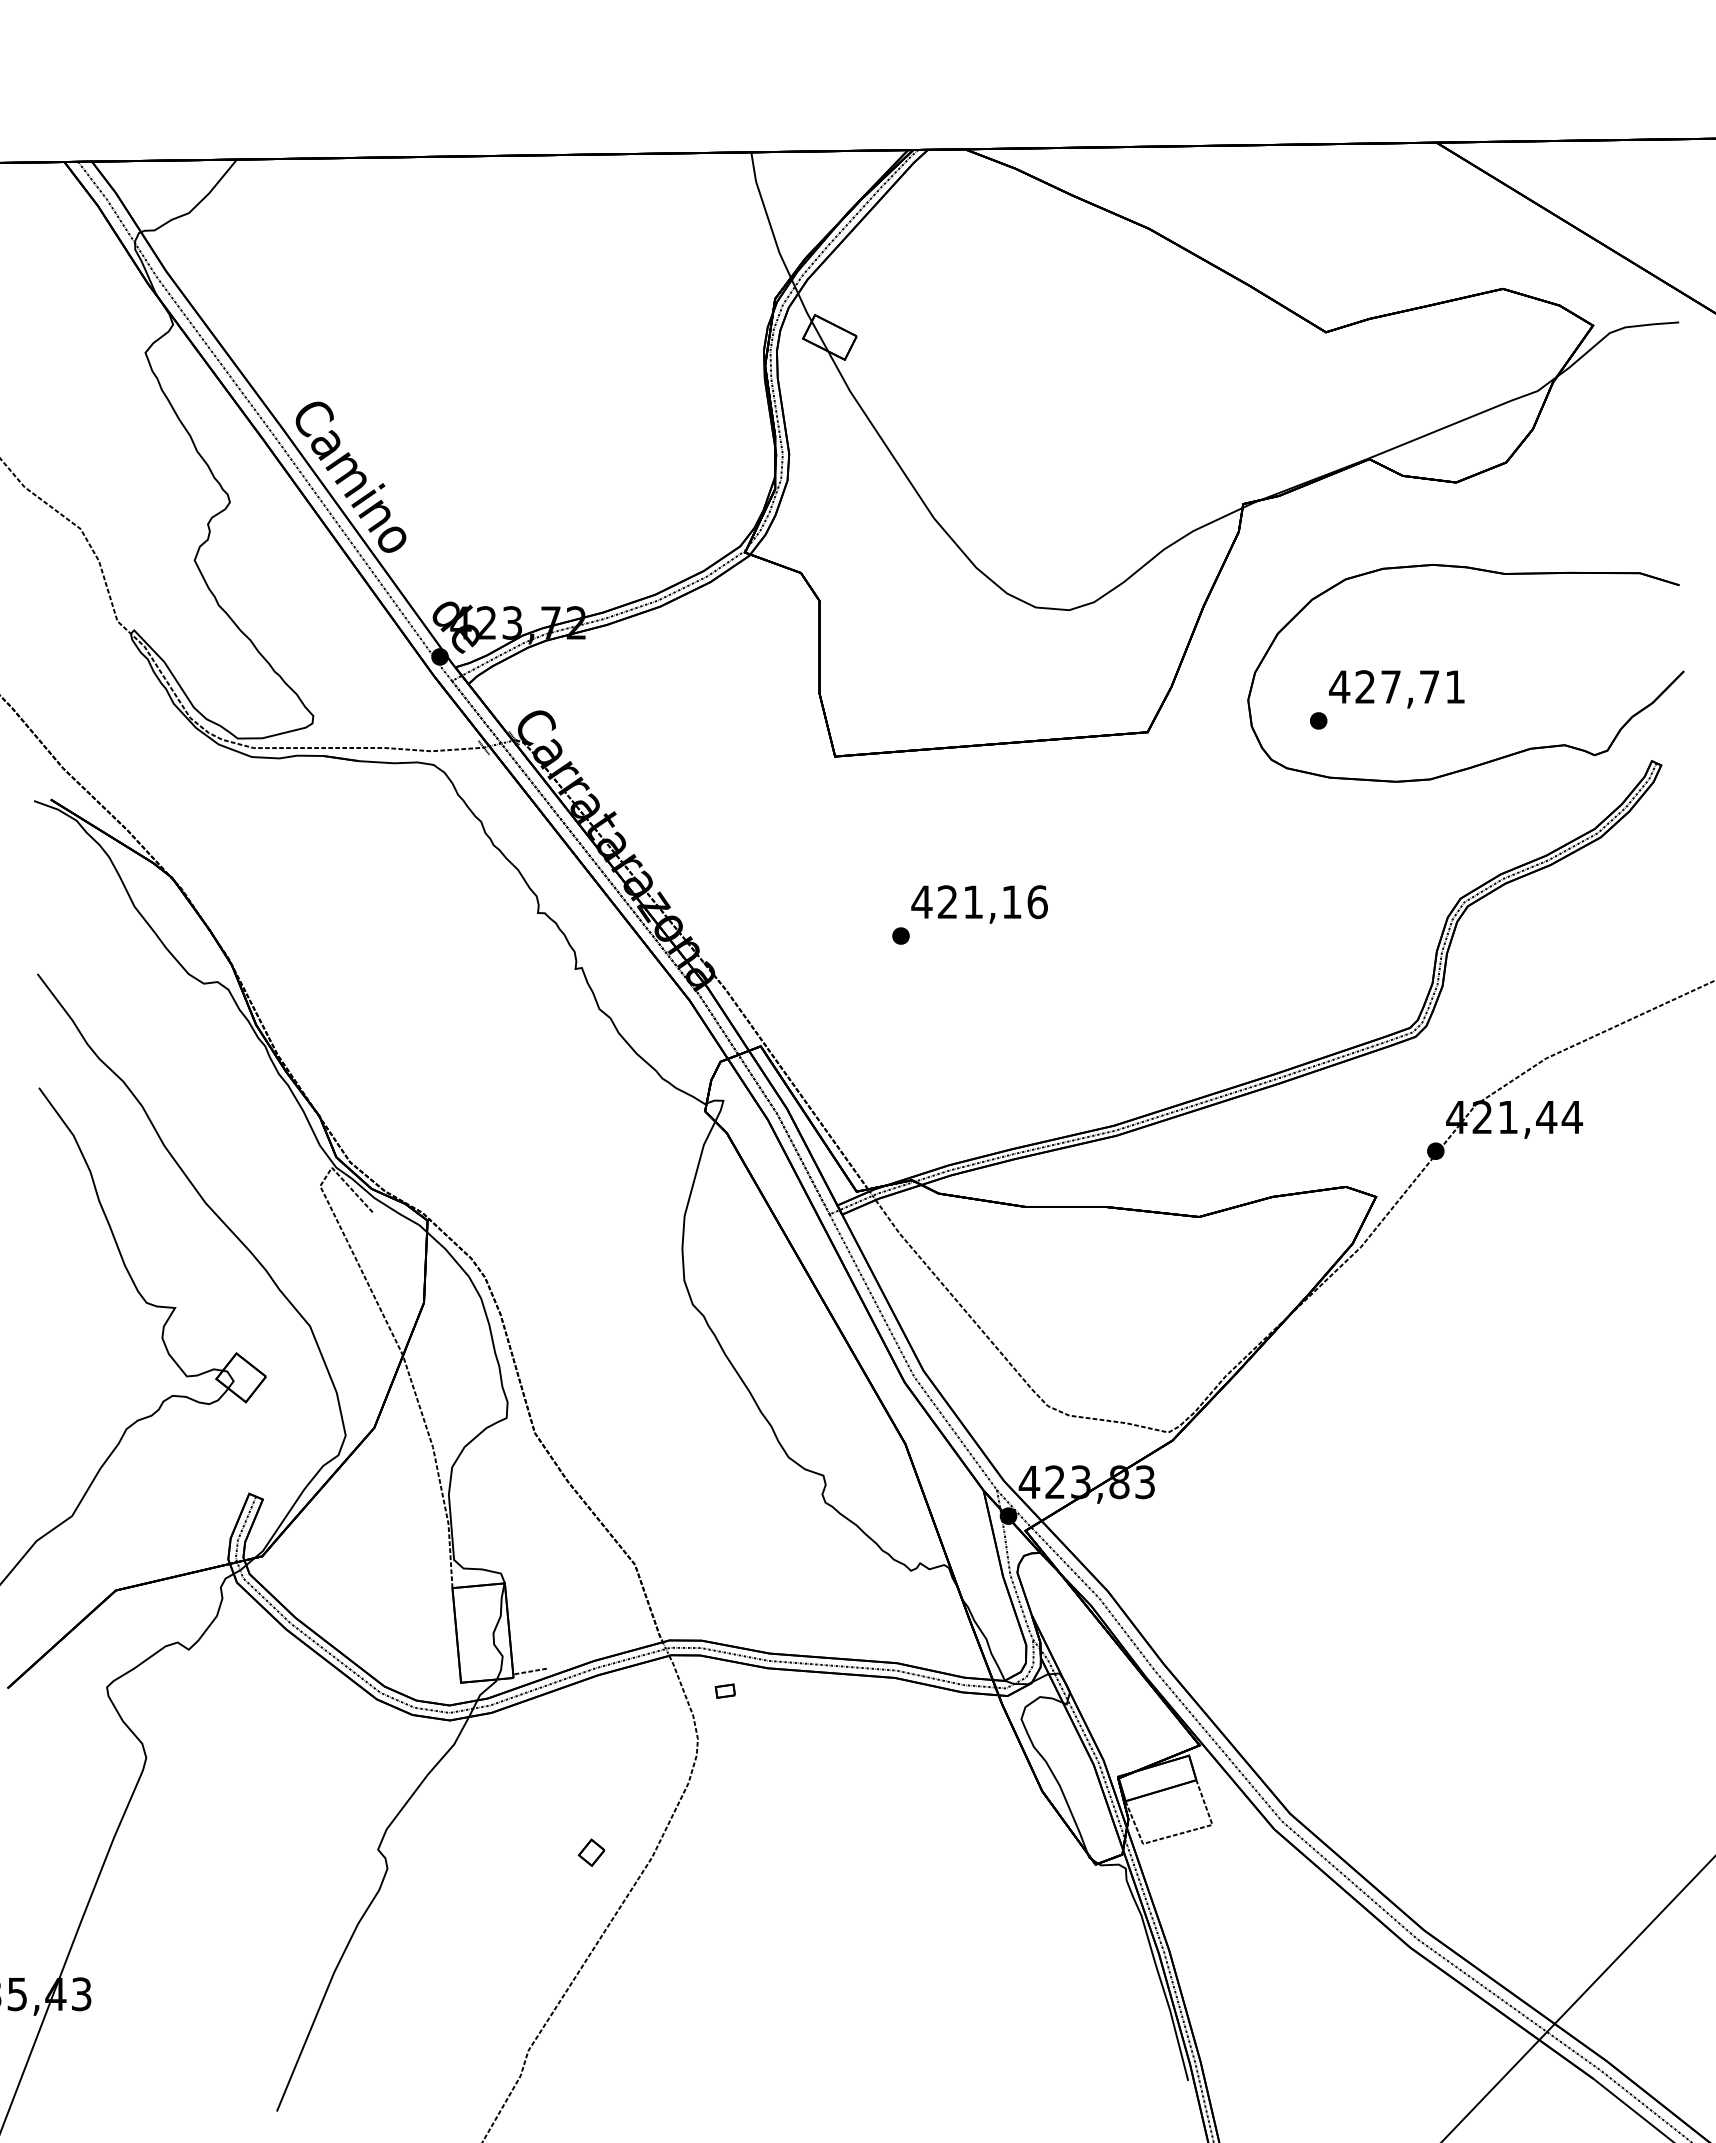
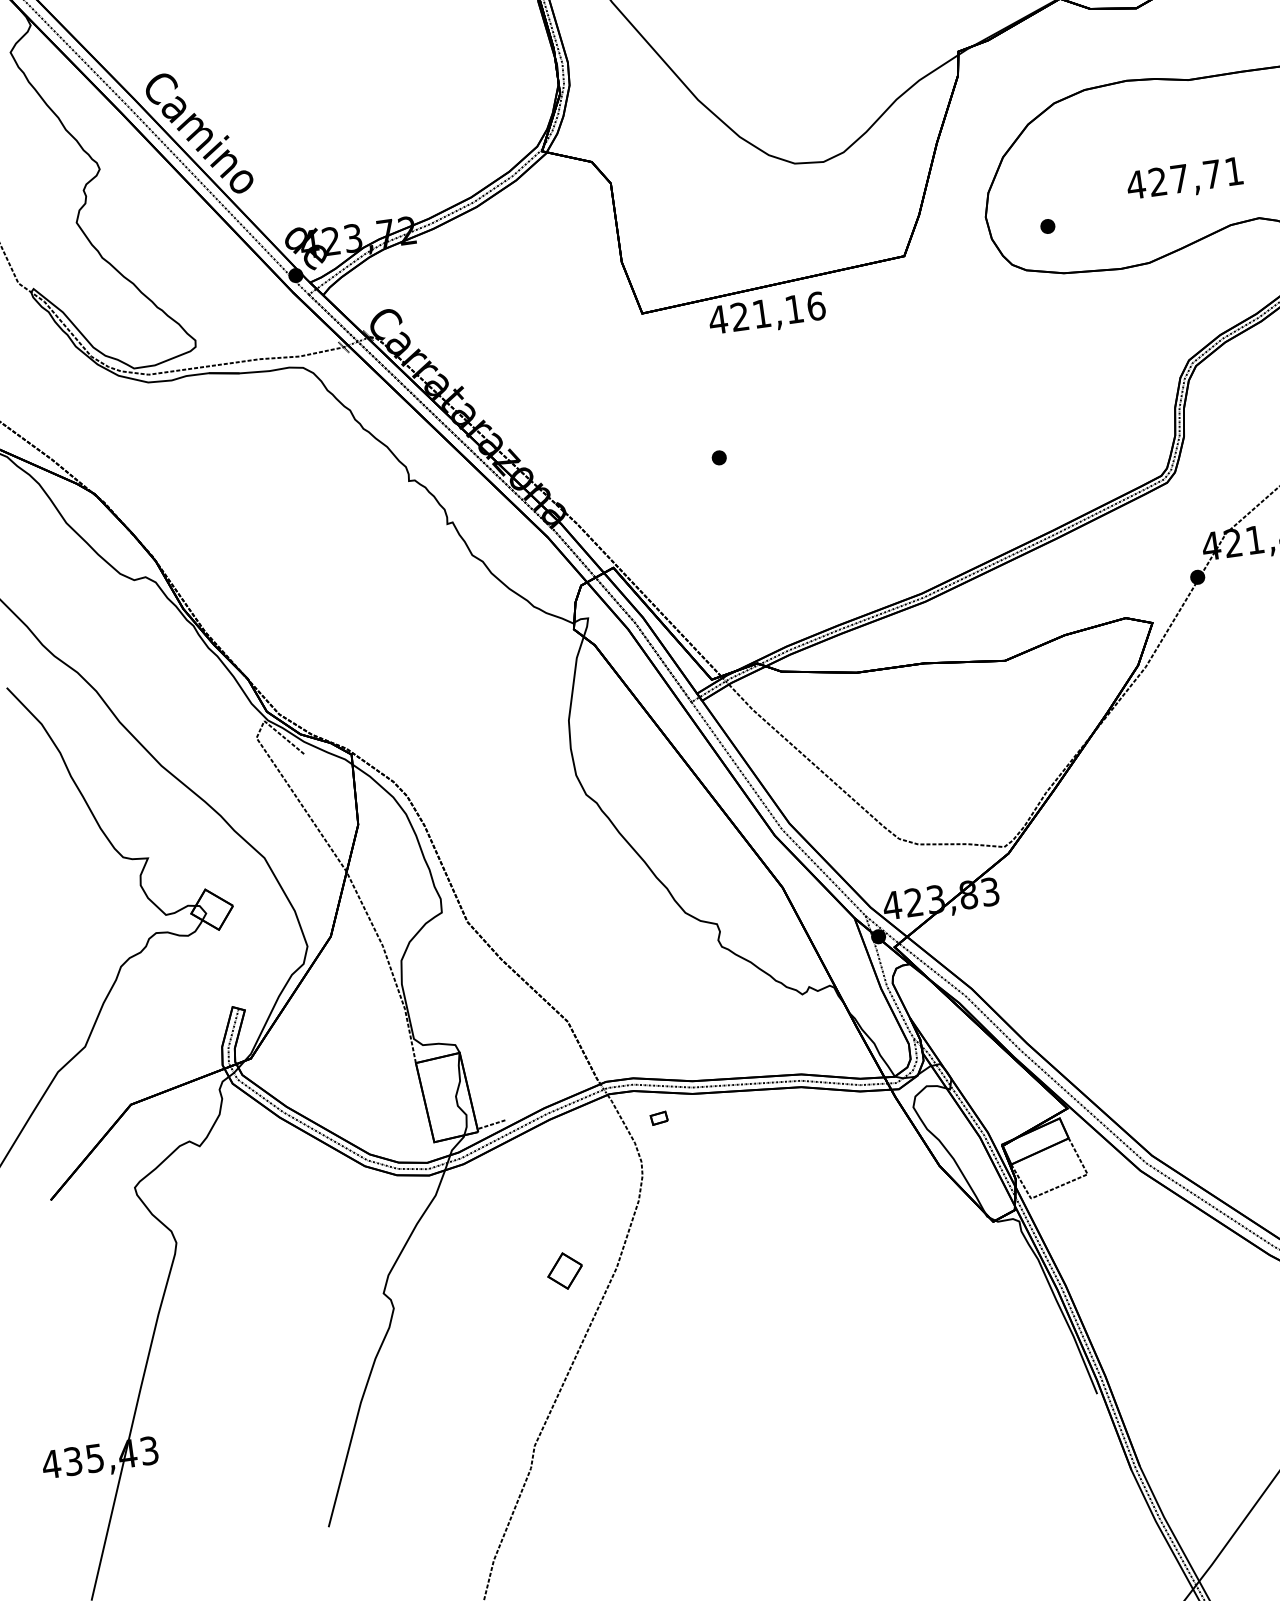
text: (1396, 689) -> (1184, 180), moved
text: (979, 904) -> (767, 315), moved
part: (591, 1852) -> (564, 1270), size x1.6

